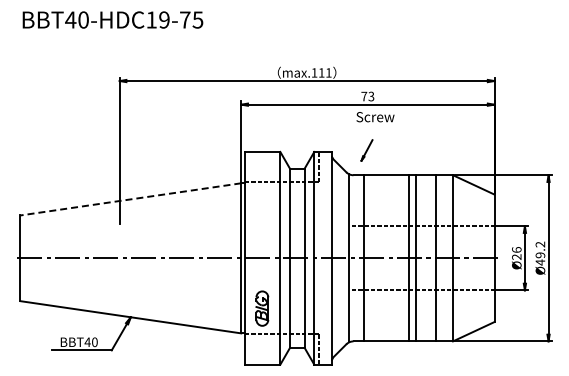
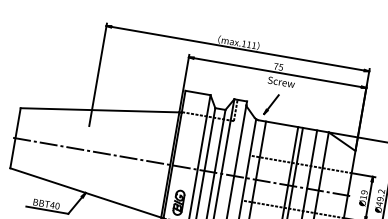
text: (371, 95) -> (281, 66), 73 -> 75
part: (366, 150) -> (271, 104), size x1.43
line: (130, 199) -> (99, 110), dashed -> solid
text: (516, 253) -> (363, 194), 26 -> 19

